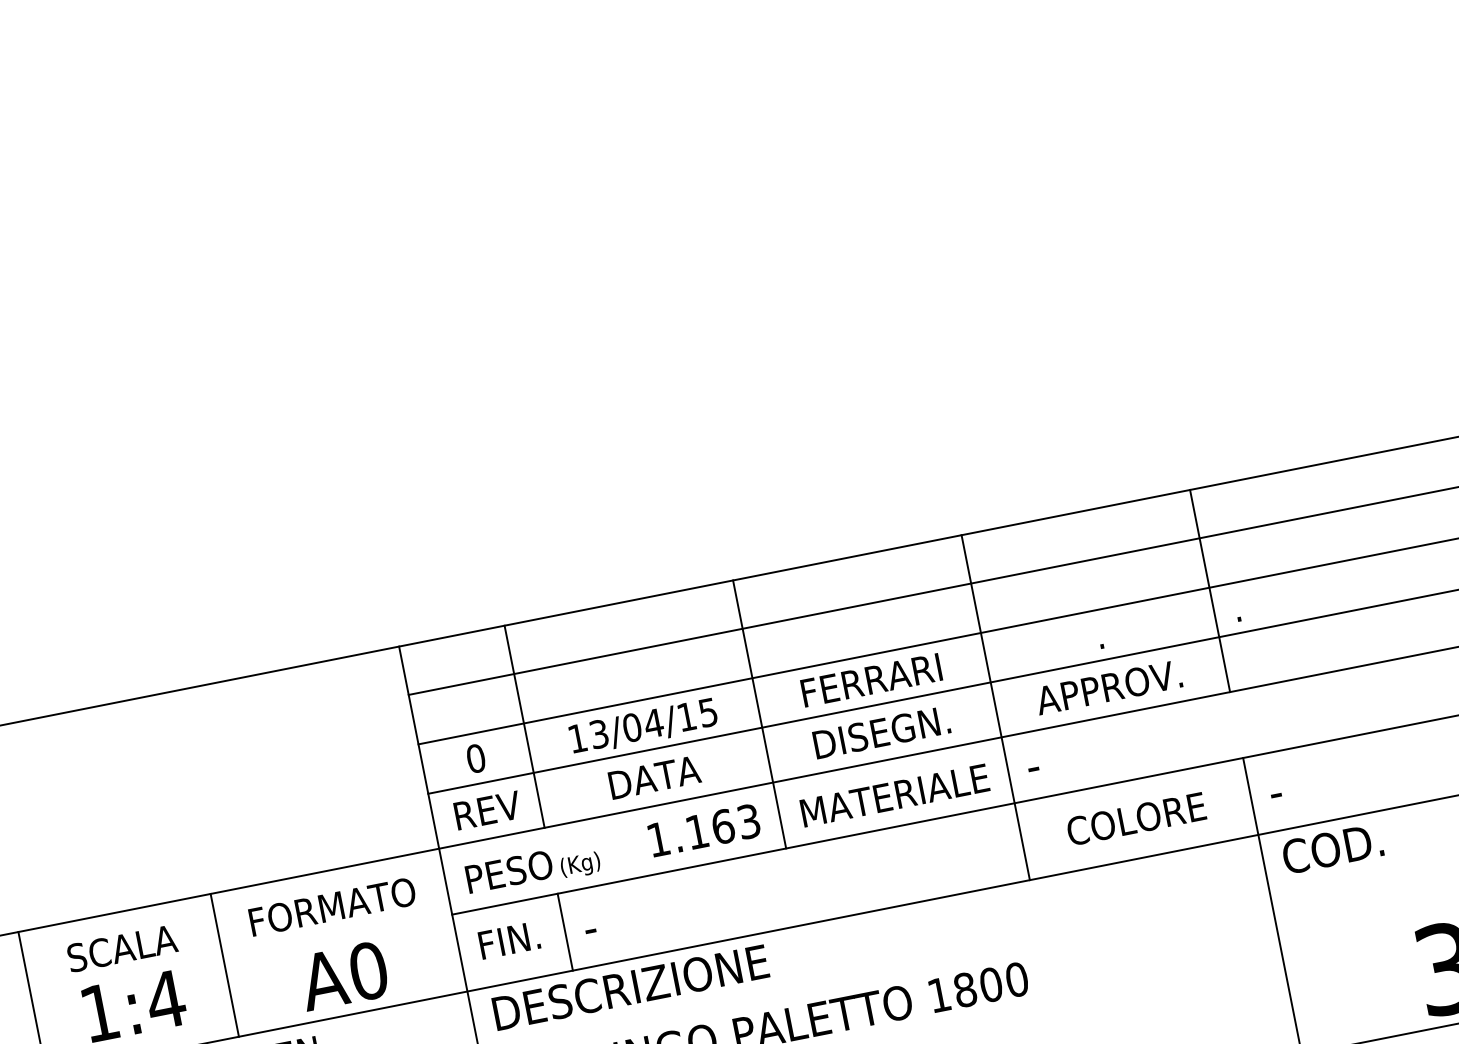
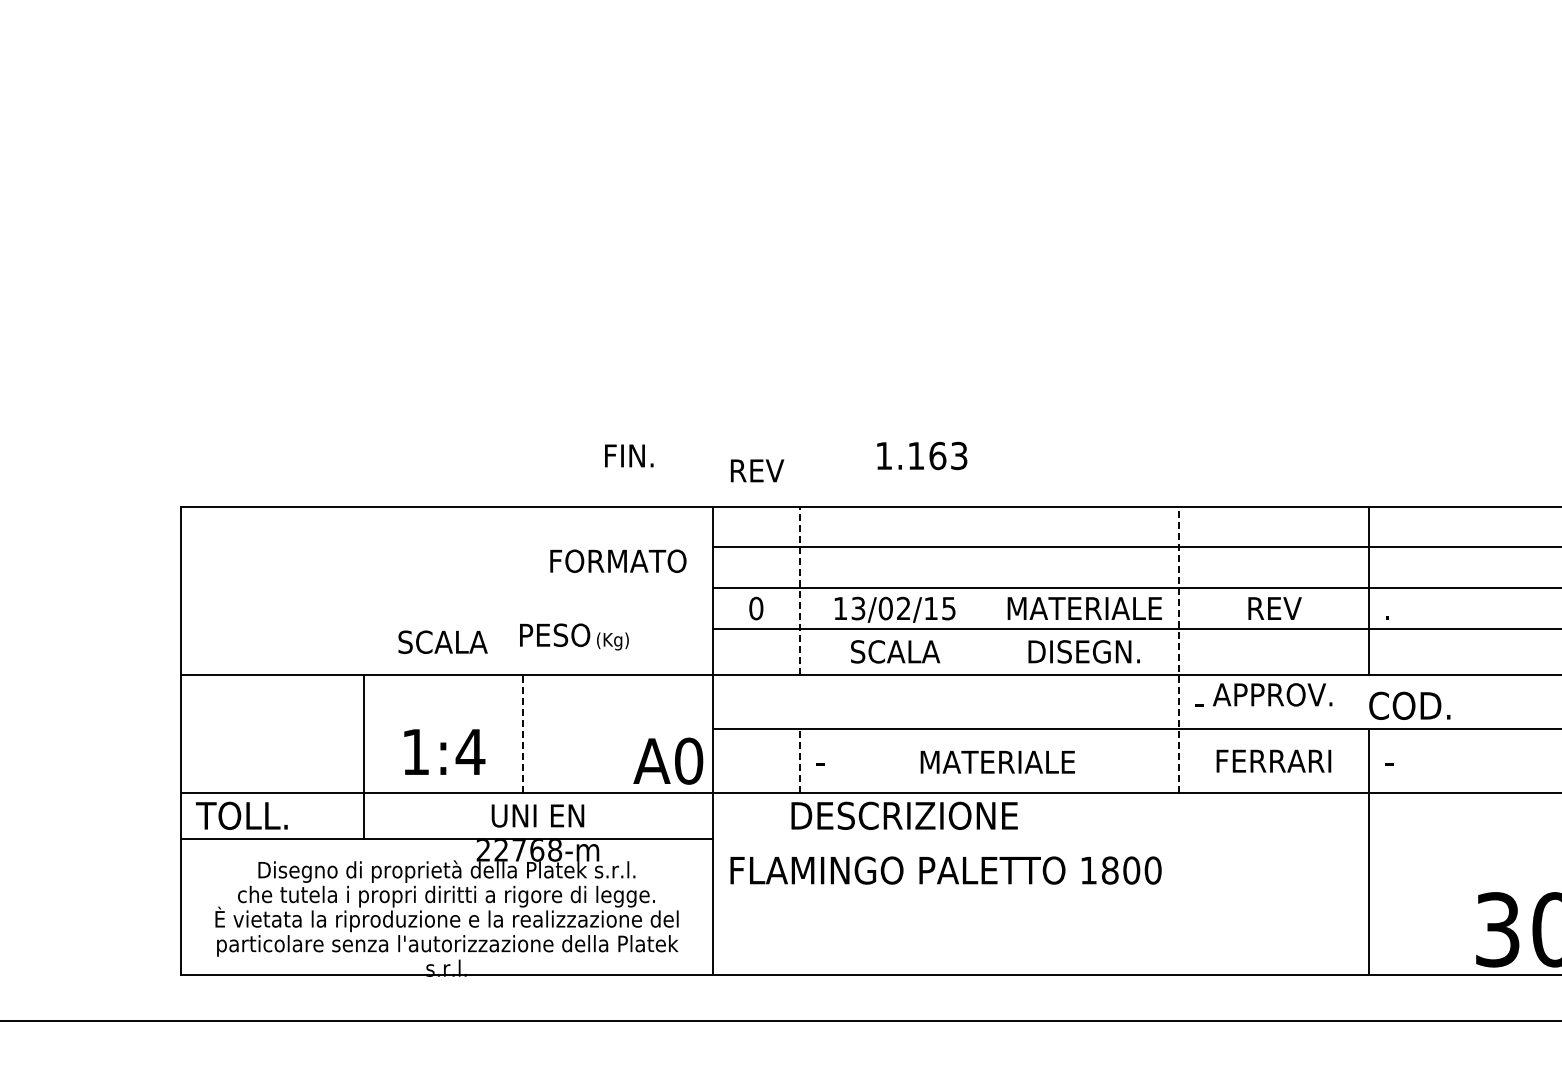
text: (1100, 634) -> (1274, 608), . -> REV
text: (871, 680) -> (1084, 608), FERRARI -> MATERIALE
text: (1108, 687) -> (1272, 694), moved
line: (996, 706) -> (1179, 649), solid -> dashed
line: (759, 714) -> (989, 618), removed
text: (653, 722) -> (903, 607), 13/04/15 -> 13/02/15
line: (525, 726) -> (800, 590), solid -> dashed
text: (654, 777) -> (895, 651), DATA -> SCALA
text: (894, 795) -> (997, 762), moved
text: (487, 810) -> (757, 470), moved
text: (1135, 818) -> (1273, 760), COLORE -> FERRARI
text: (704, 829) -> (922, 455), moved
text: (1332, 848) -> (1409, 705), moved
text: (533, 868) -> (574, 636), moved
text: (332, 905) -> (618, 560), moved
line: (565, 932) -> (800, 761), solid -> dashed
text: (509, 939) -> (629, 455), moved
text: (121, 947) -> (442, 641), moved
line: (225, 964) -> (523, 733), solid -> dashed
text: (343, 975) -> (668, 760), moved
text: (630, 987) -> (904, 815), moved

